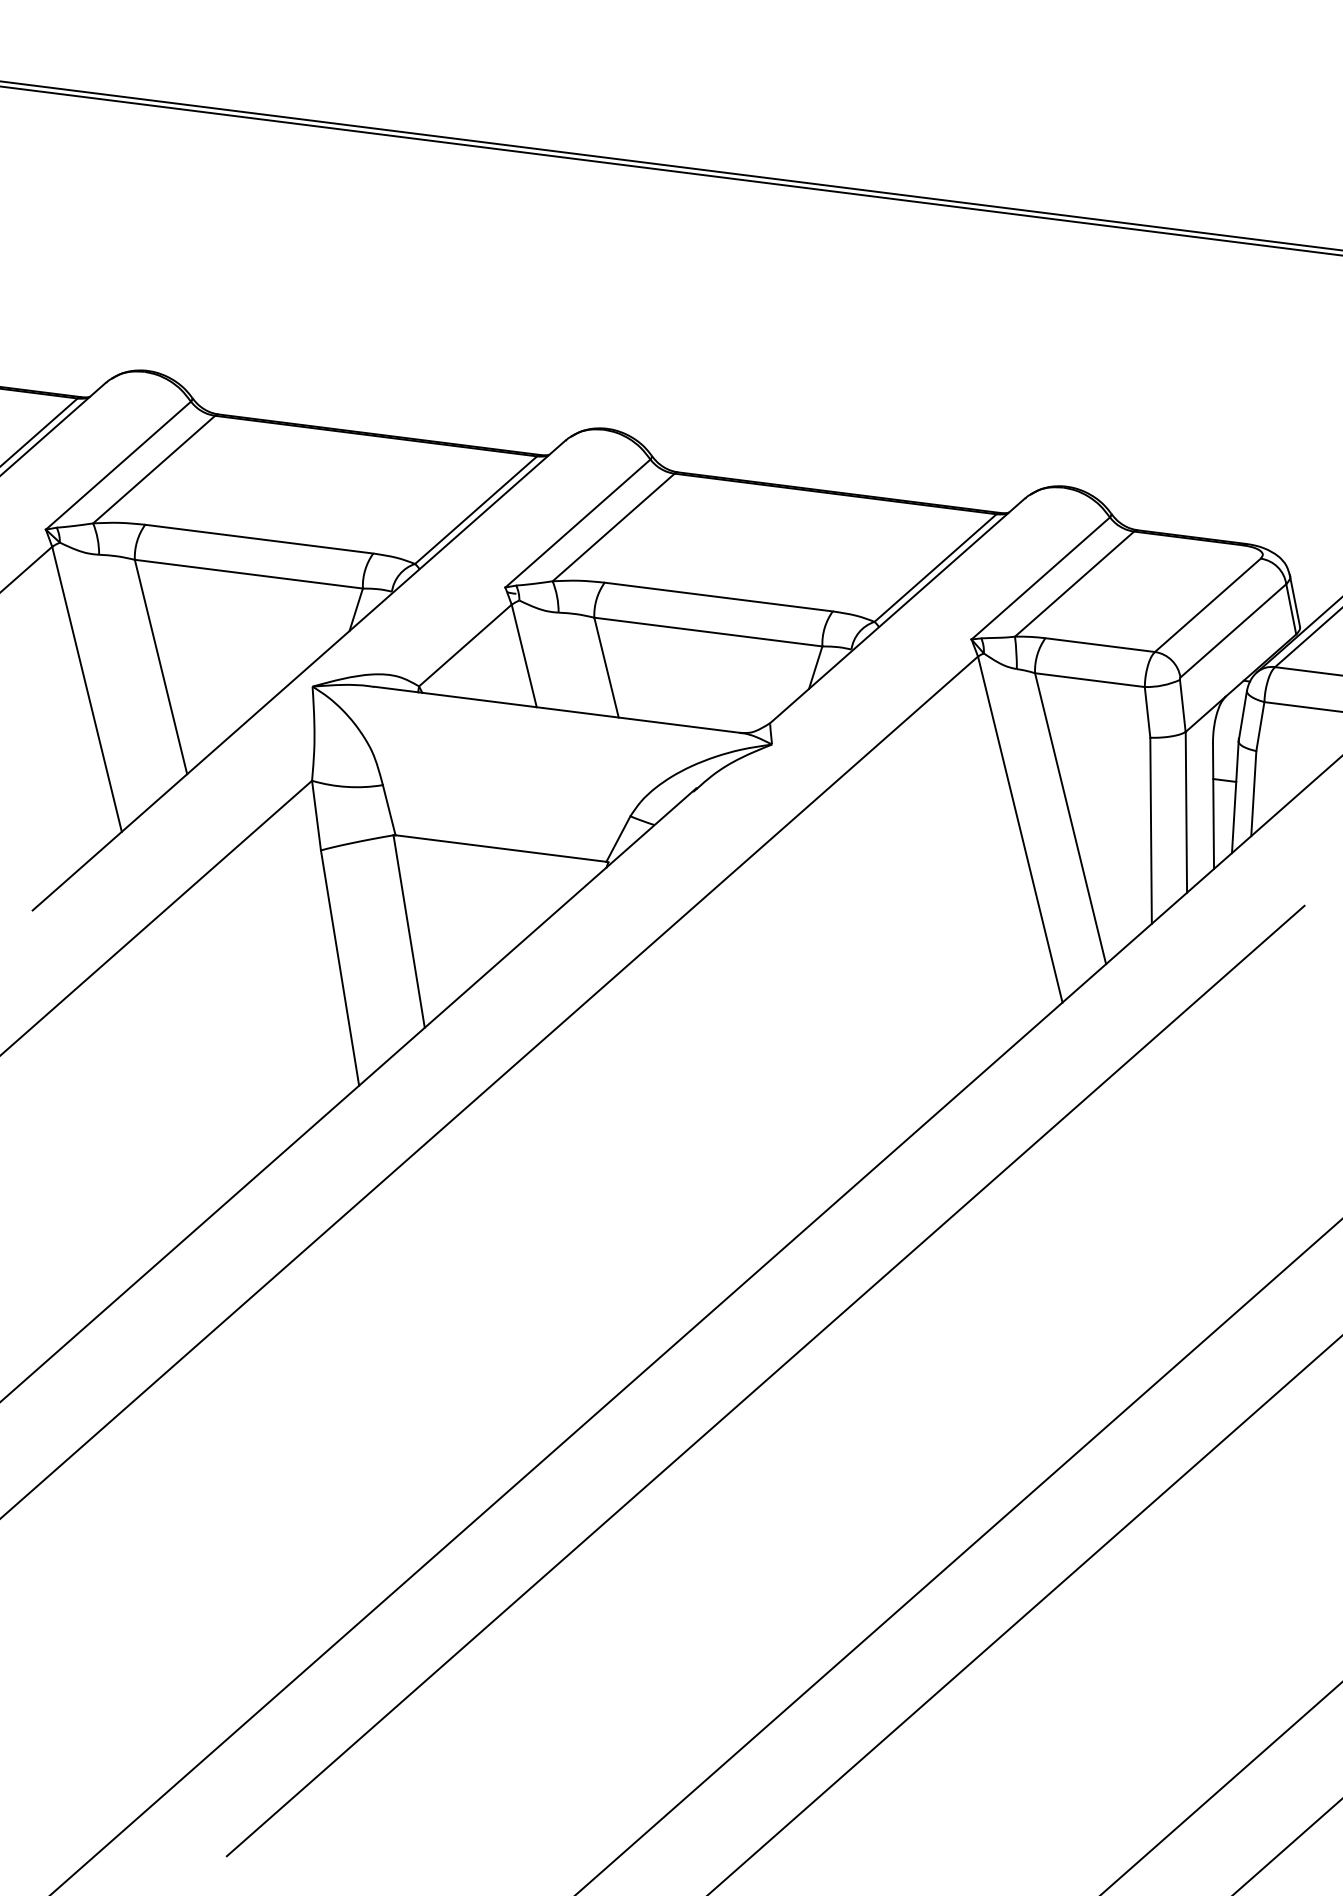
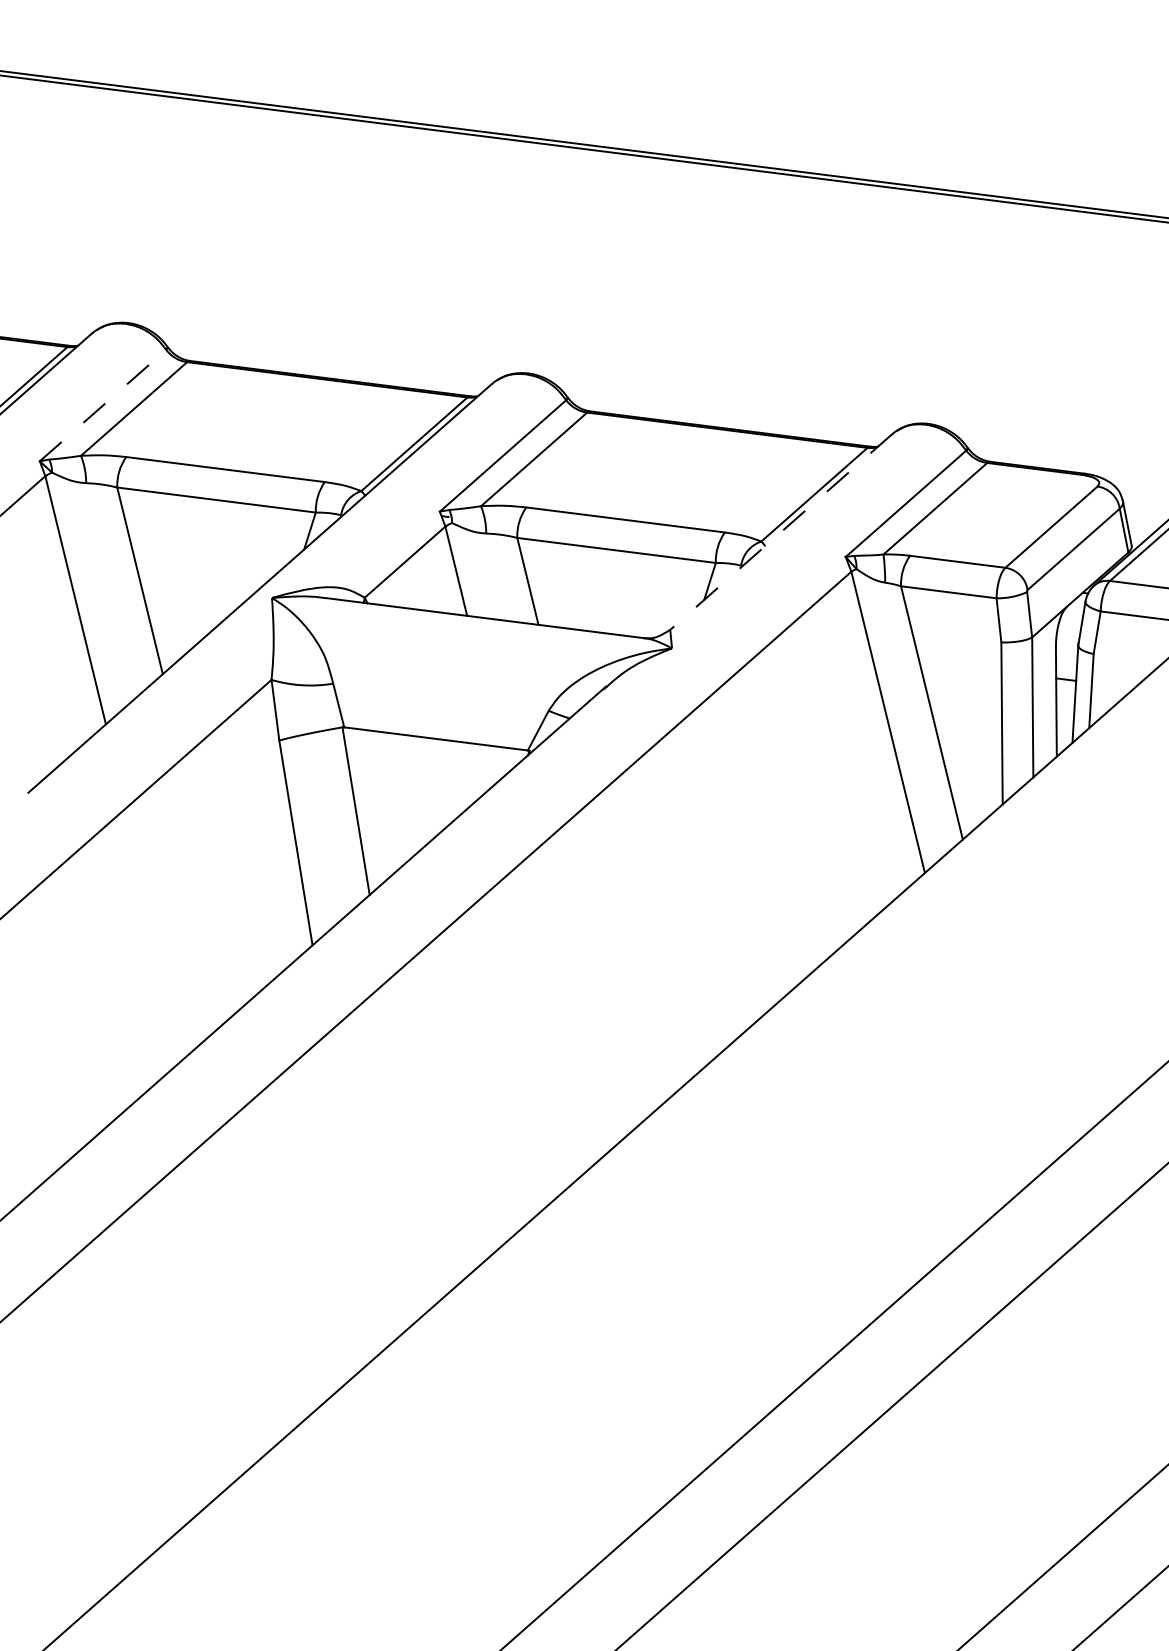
line: (119, 465) -> (103, 405), solid -> dashed
line: (896, 611) -> (780, 532), solid -> dashed
line: (765, 1381) -> (666, 1202), removed

